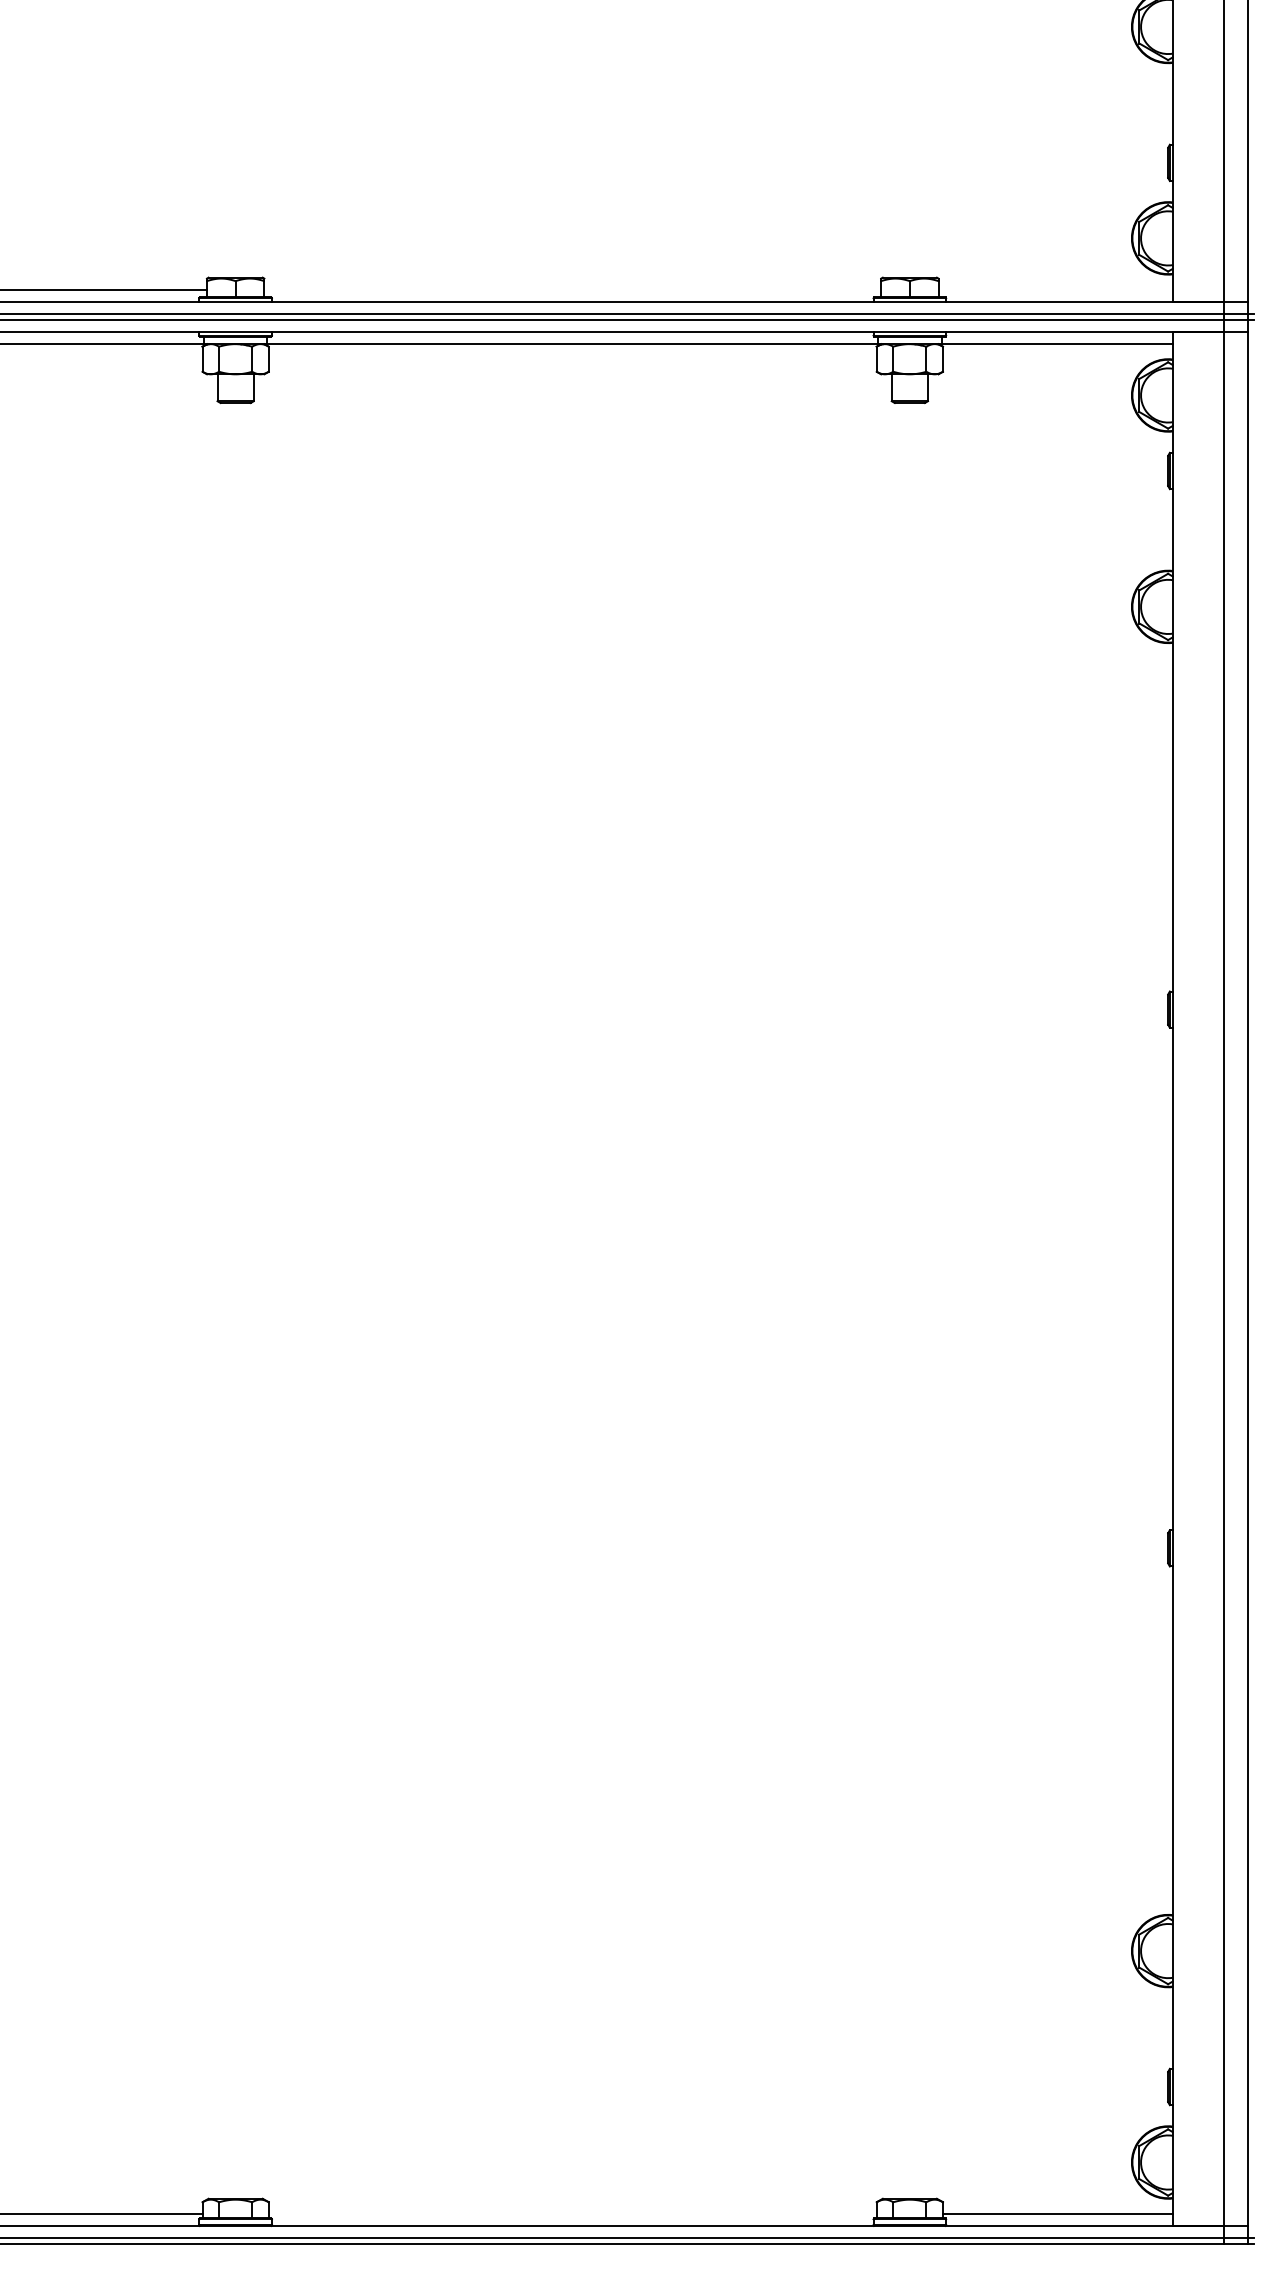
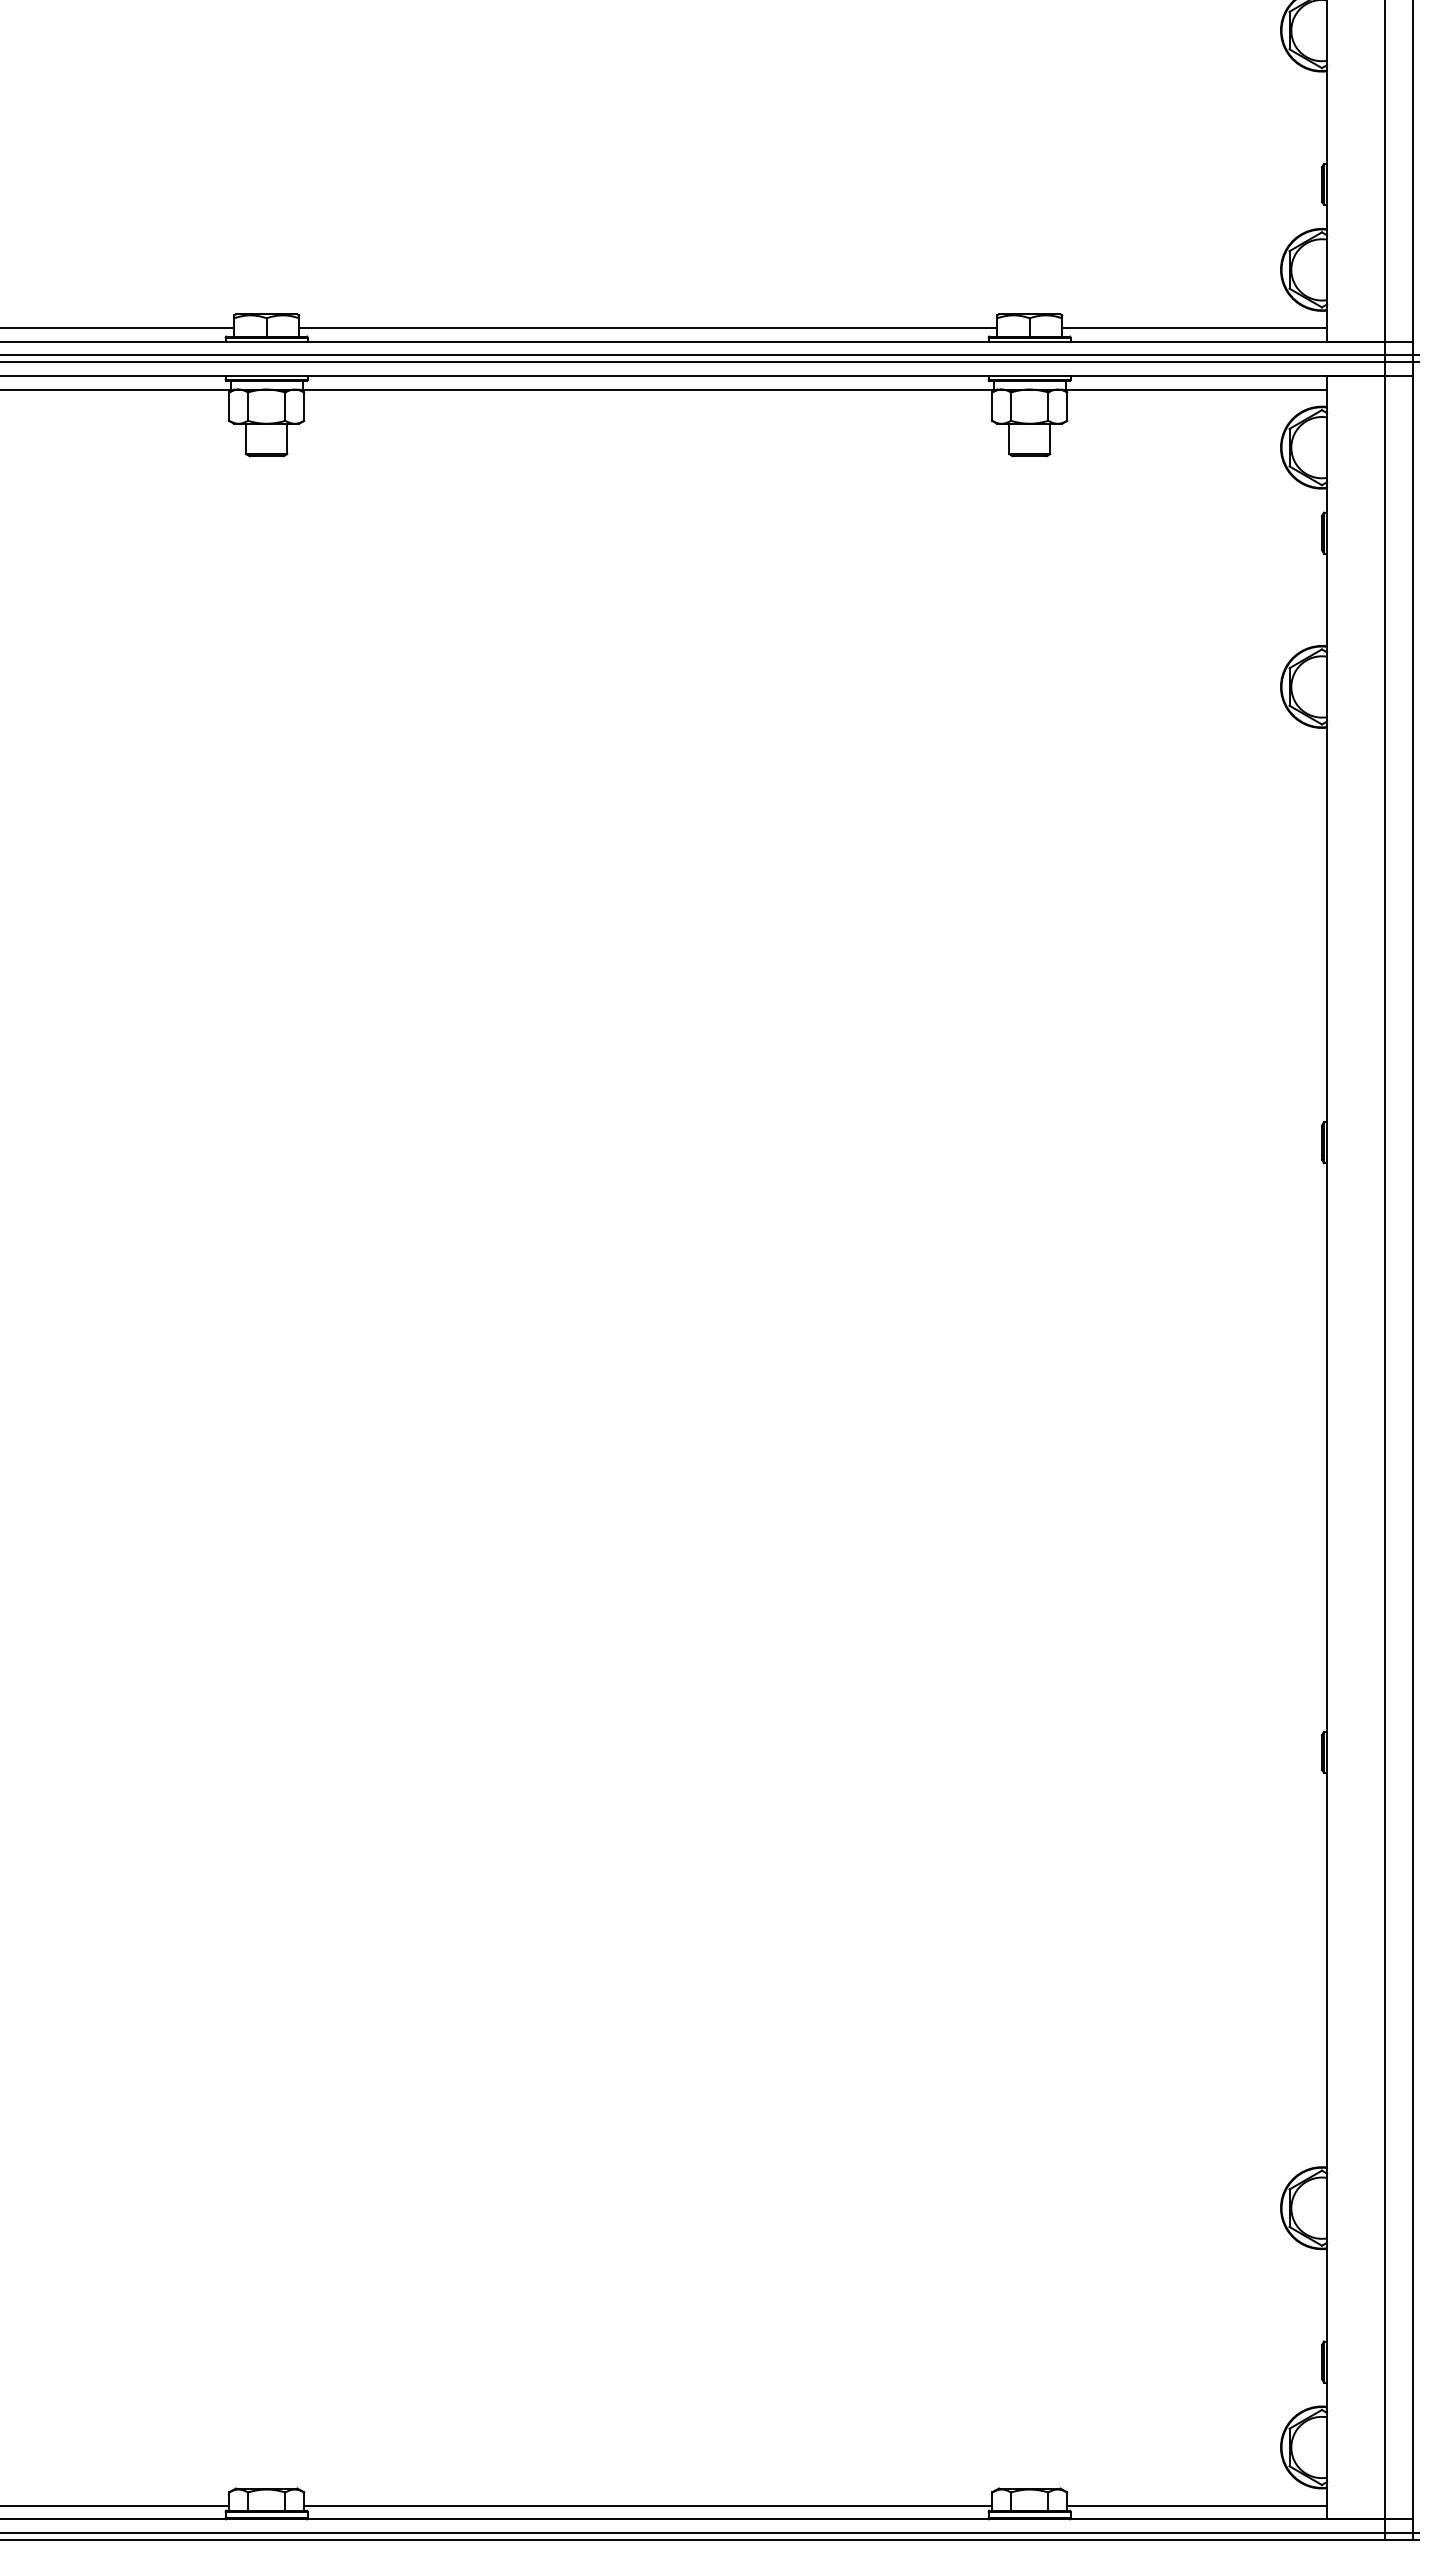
line: (573, 290) -> (648, 328), added
line: (1055, 290) -> (1194, 328), added
line: (573, 2213) -> (648, 2505), added

